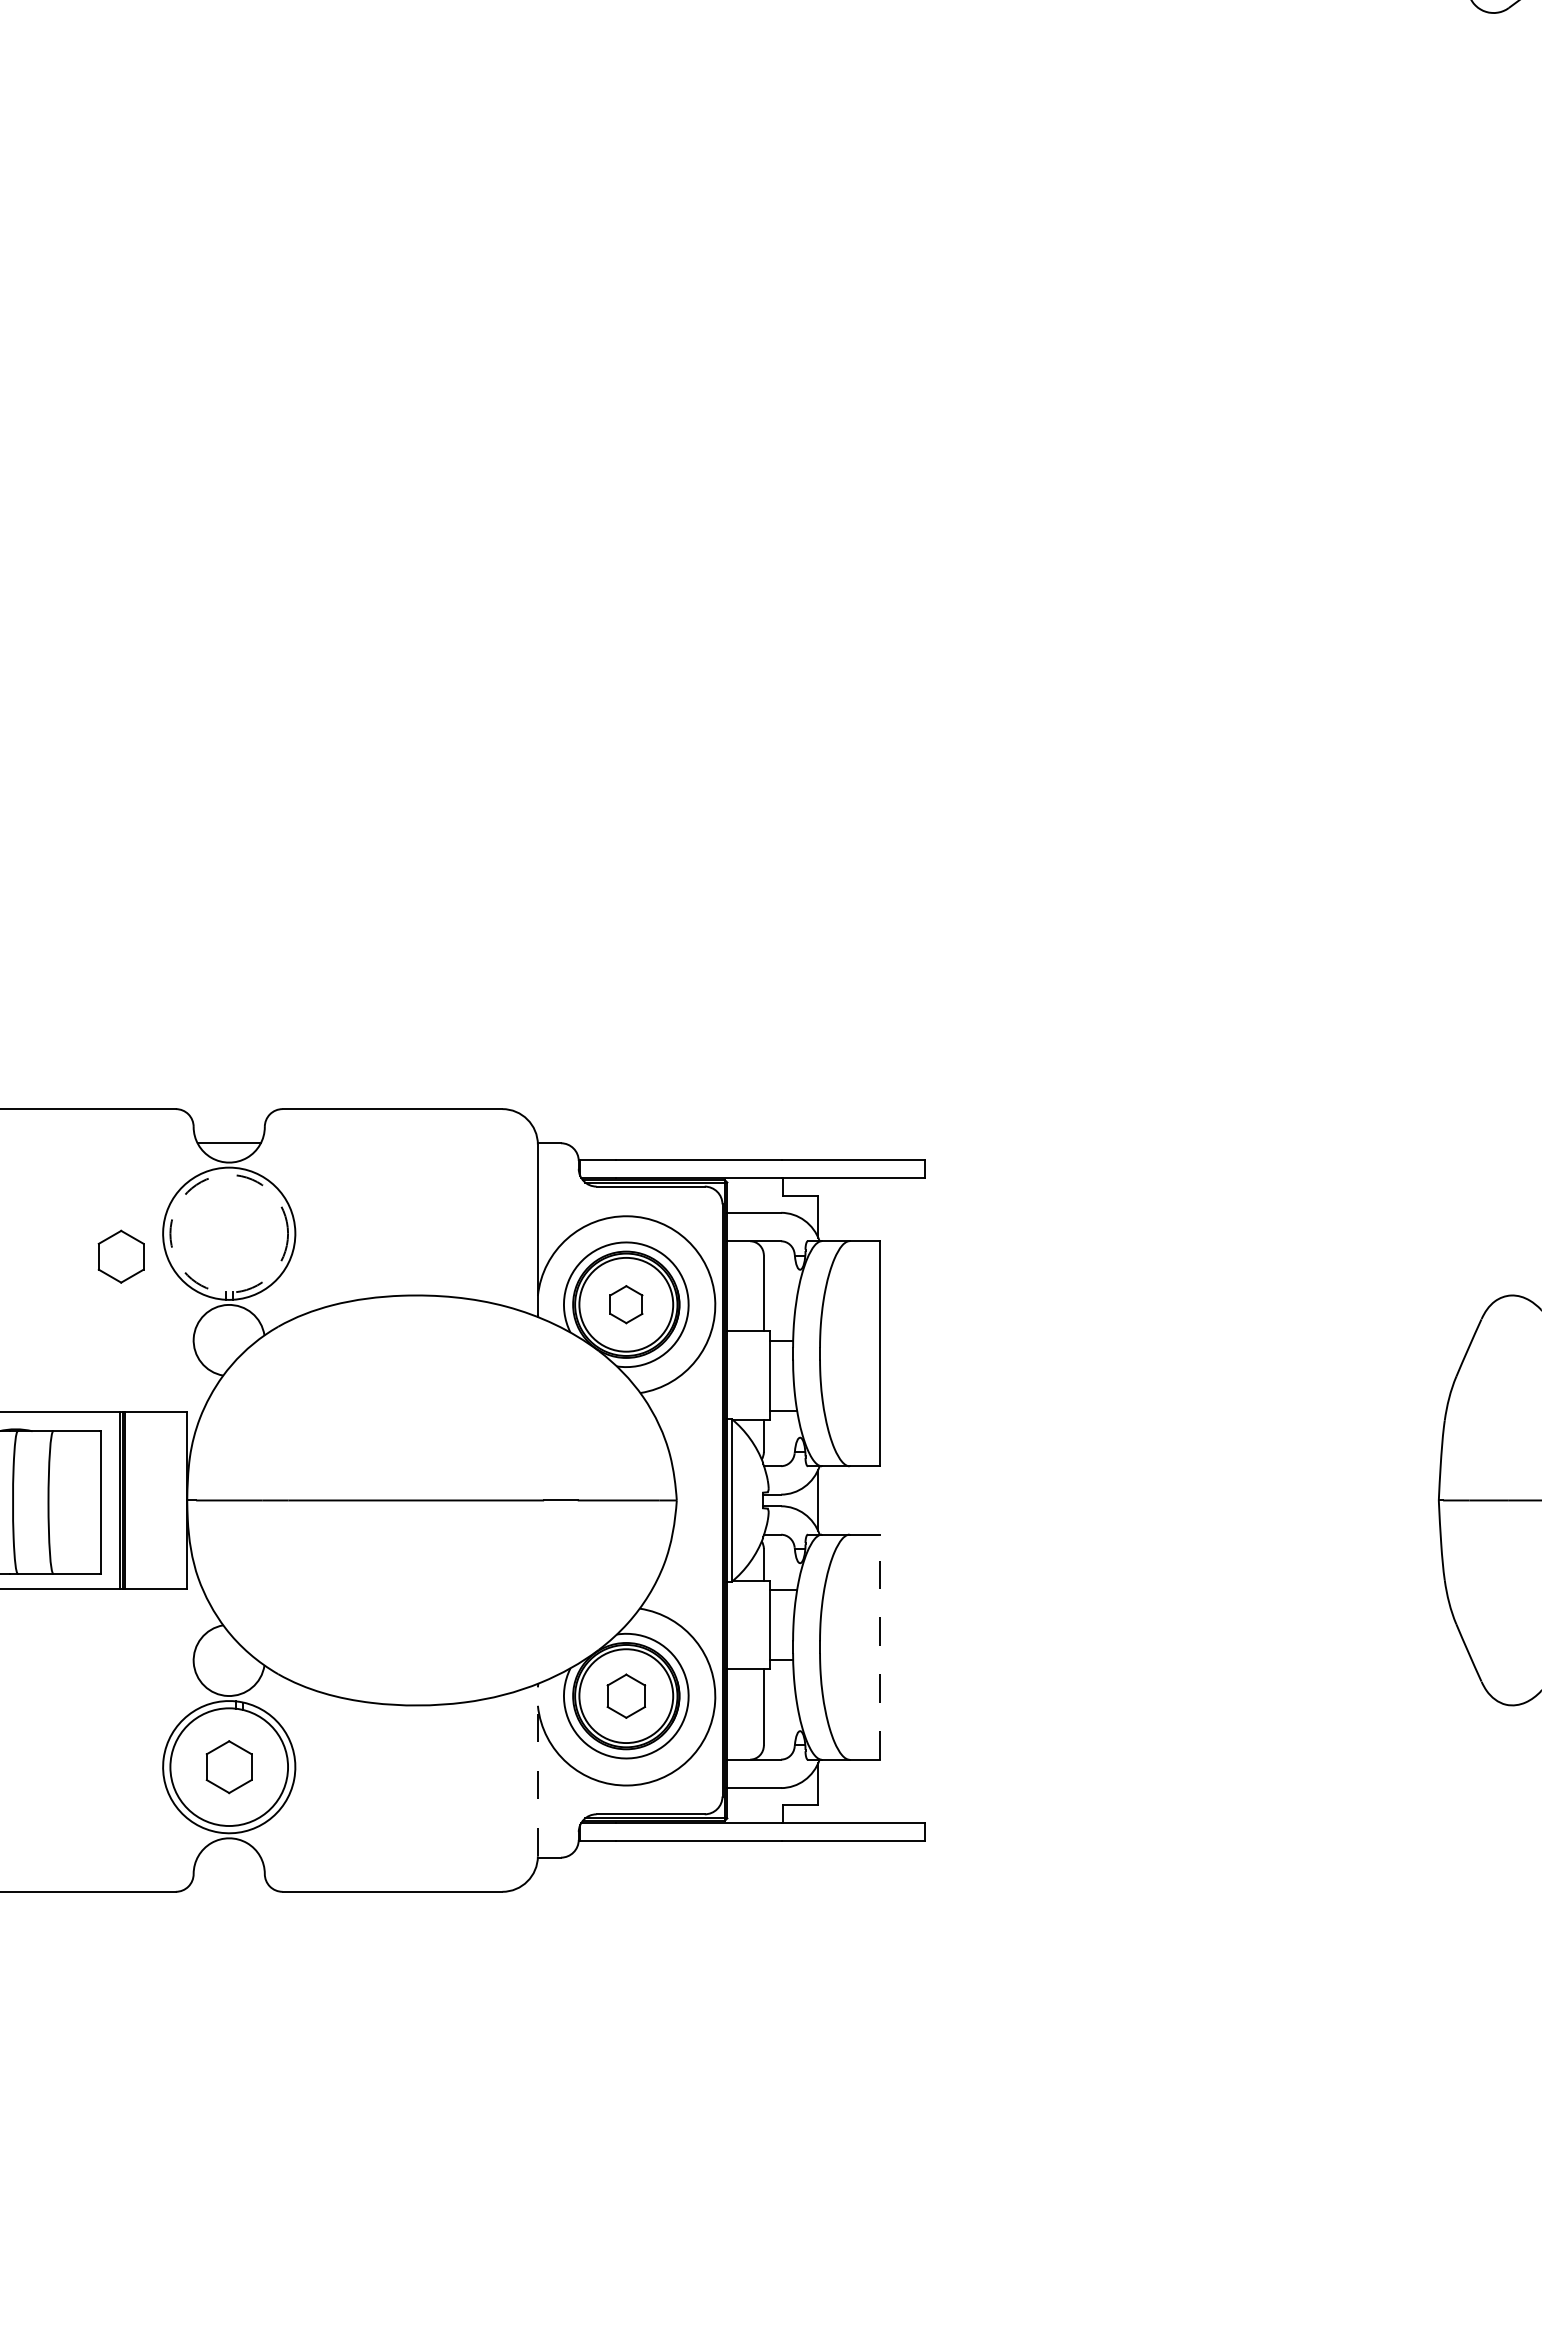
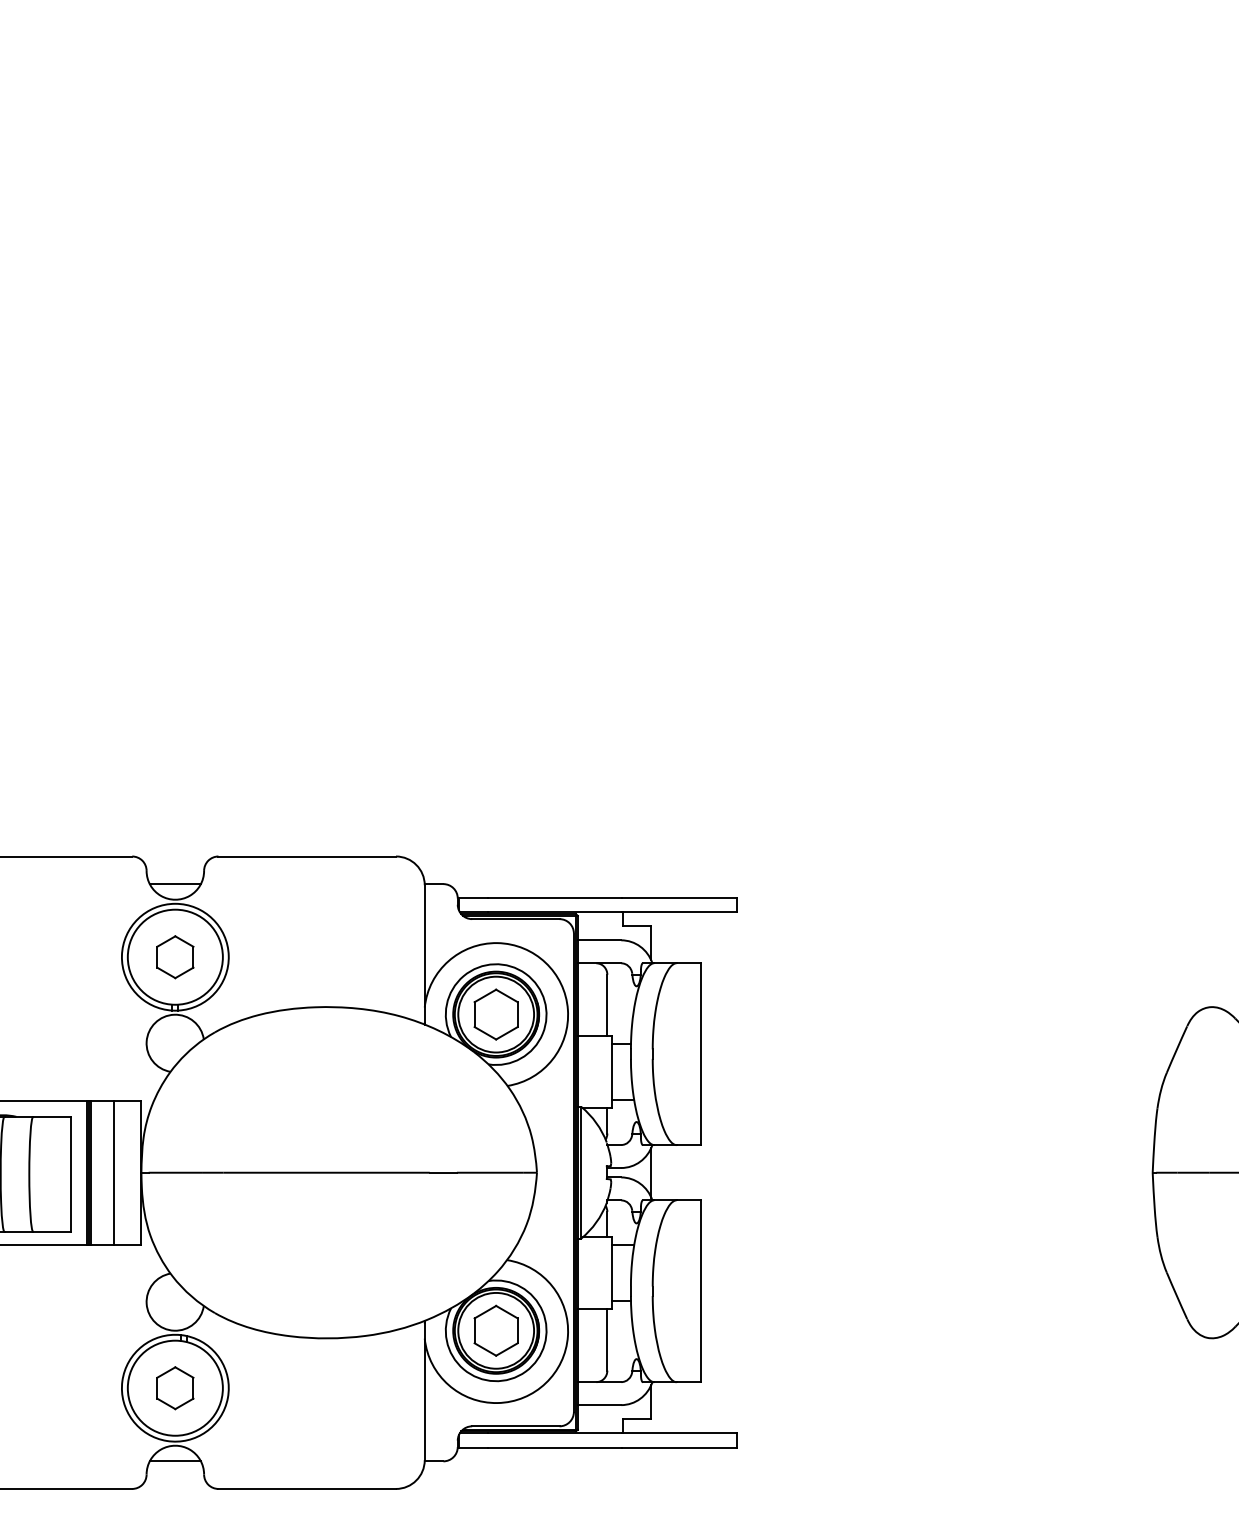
circle: (229, 1233) -> (175, 957), dashed -> solid
part: (120, 1256) -> (174, 957), moved
part: (626, 1304) -> (496, 1014), size x1.67
line: (153, 1500) -> (114, 1172), added
line: (879, 1647) -> (700, 1291), dashed -> solid
part: (626, 1696) -> (496, 1331), size x1.43
line: (537, 1769) -> (424, 1390), dashed -> solid
line: (228, 1857) -> (174, 1461), added

